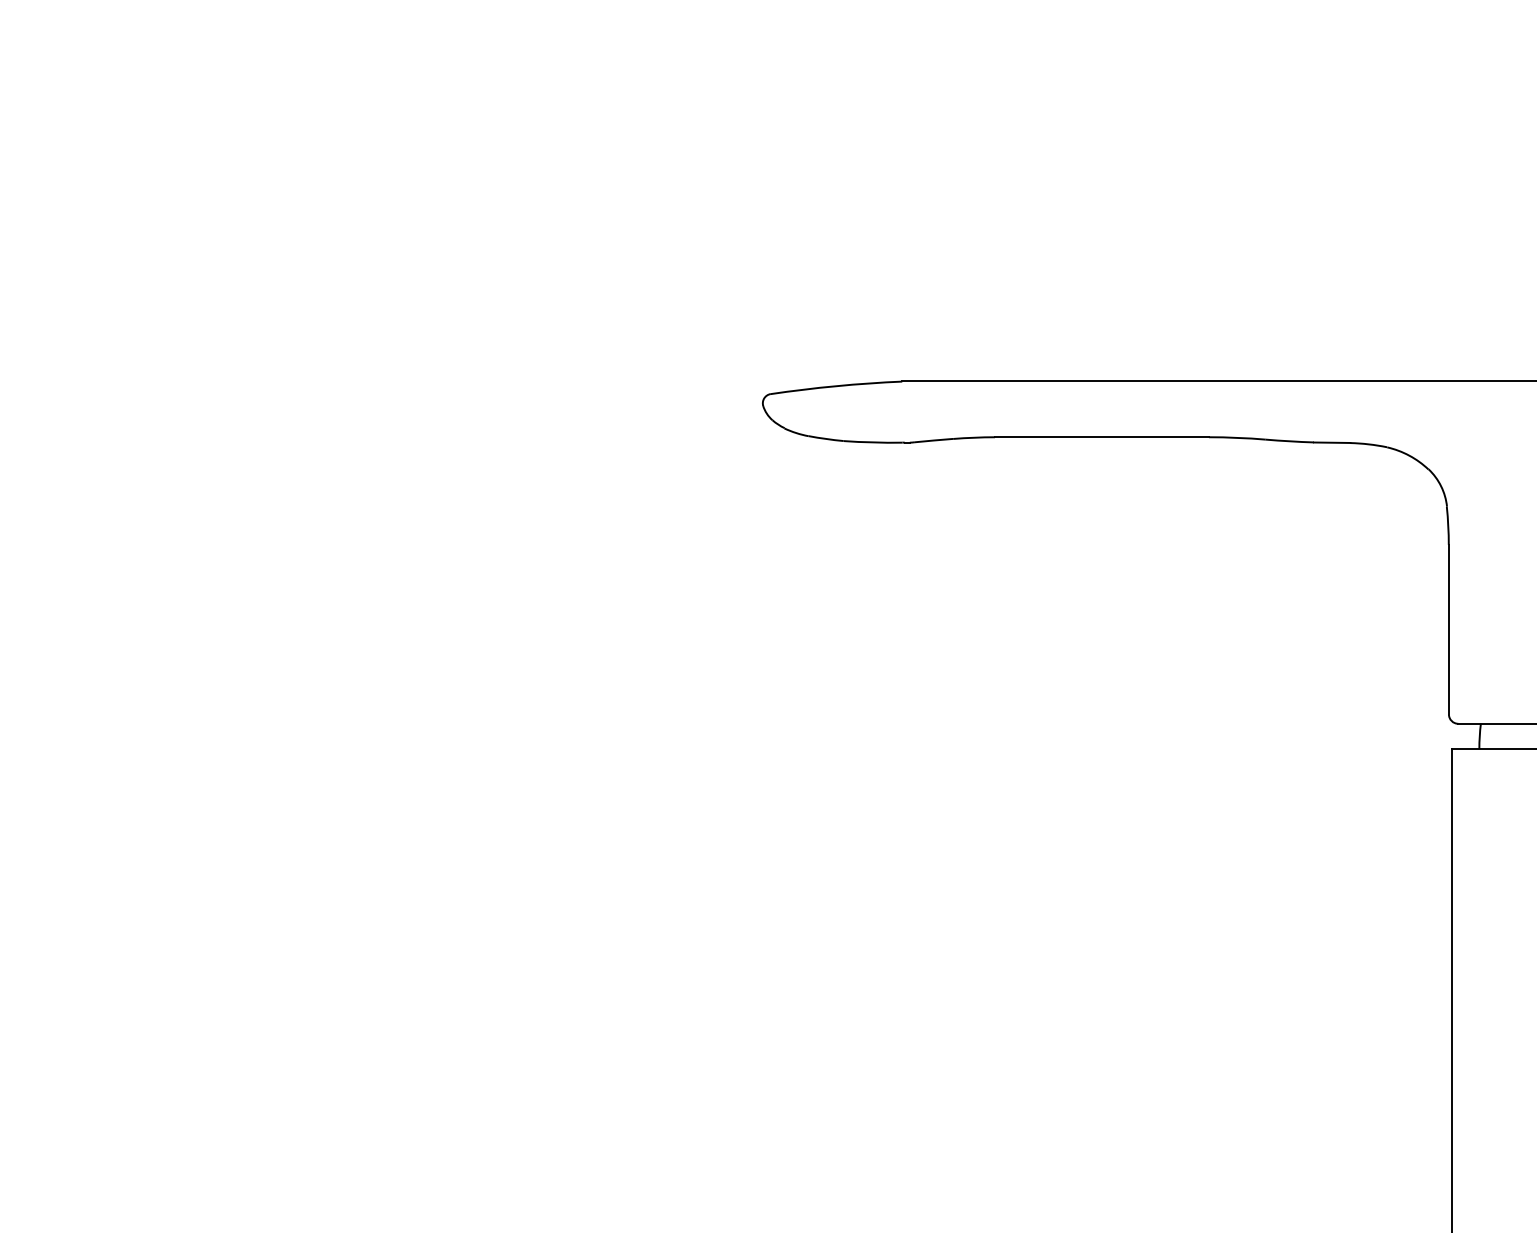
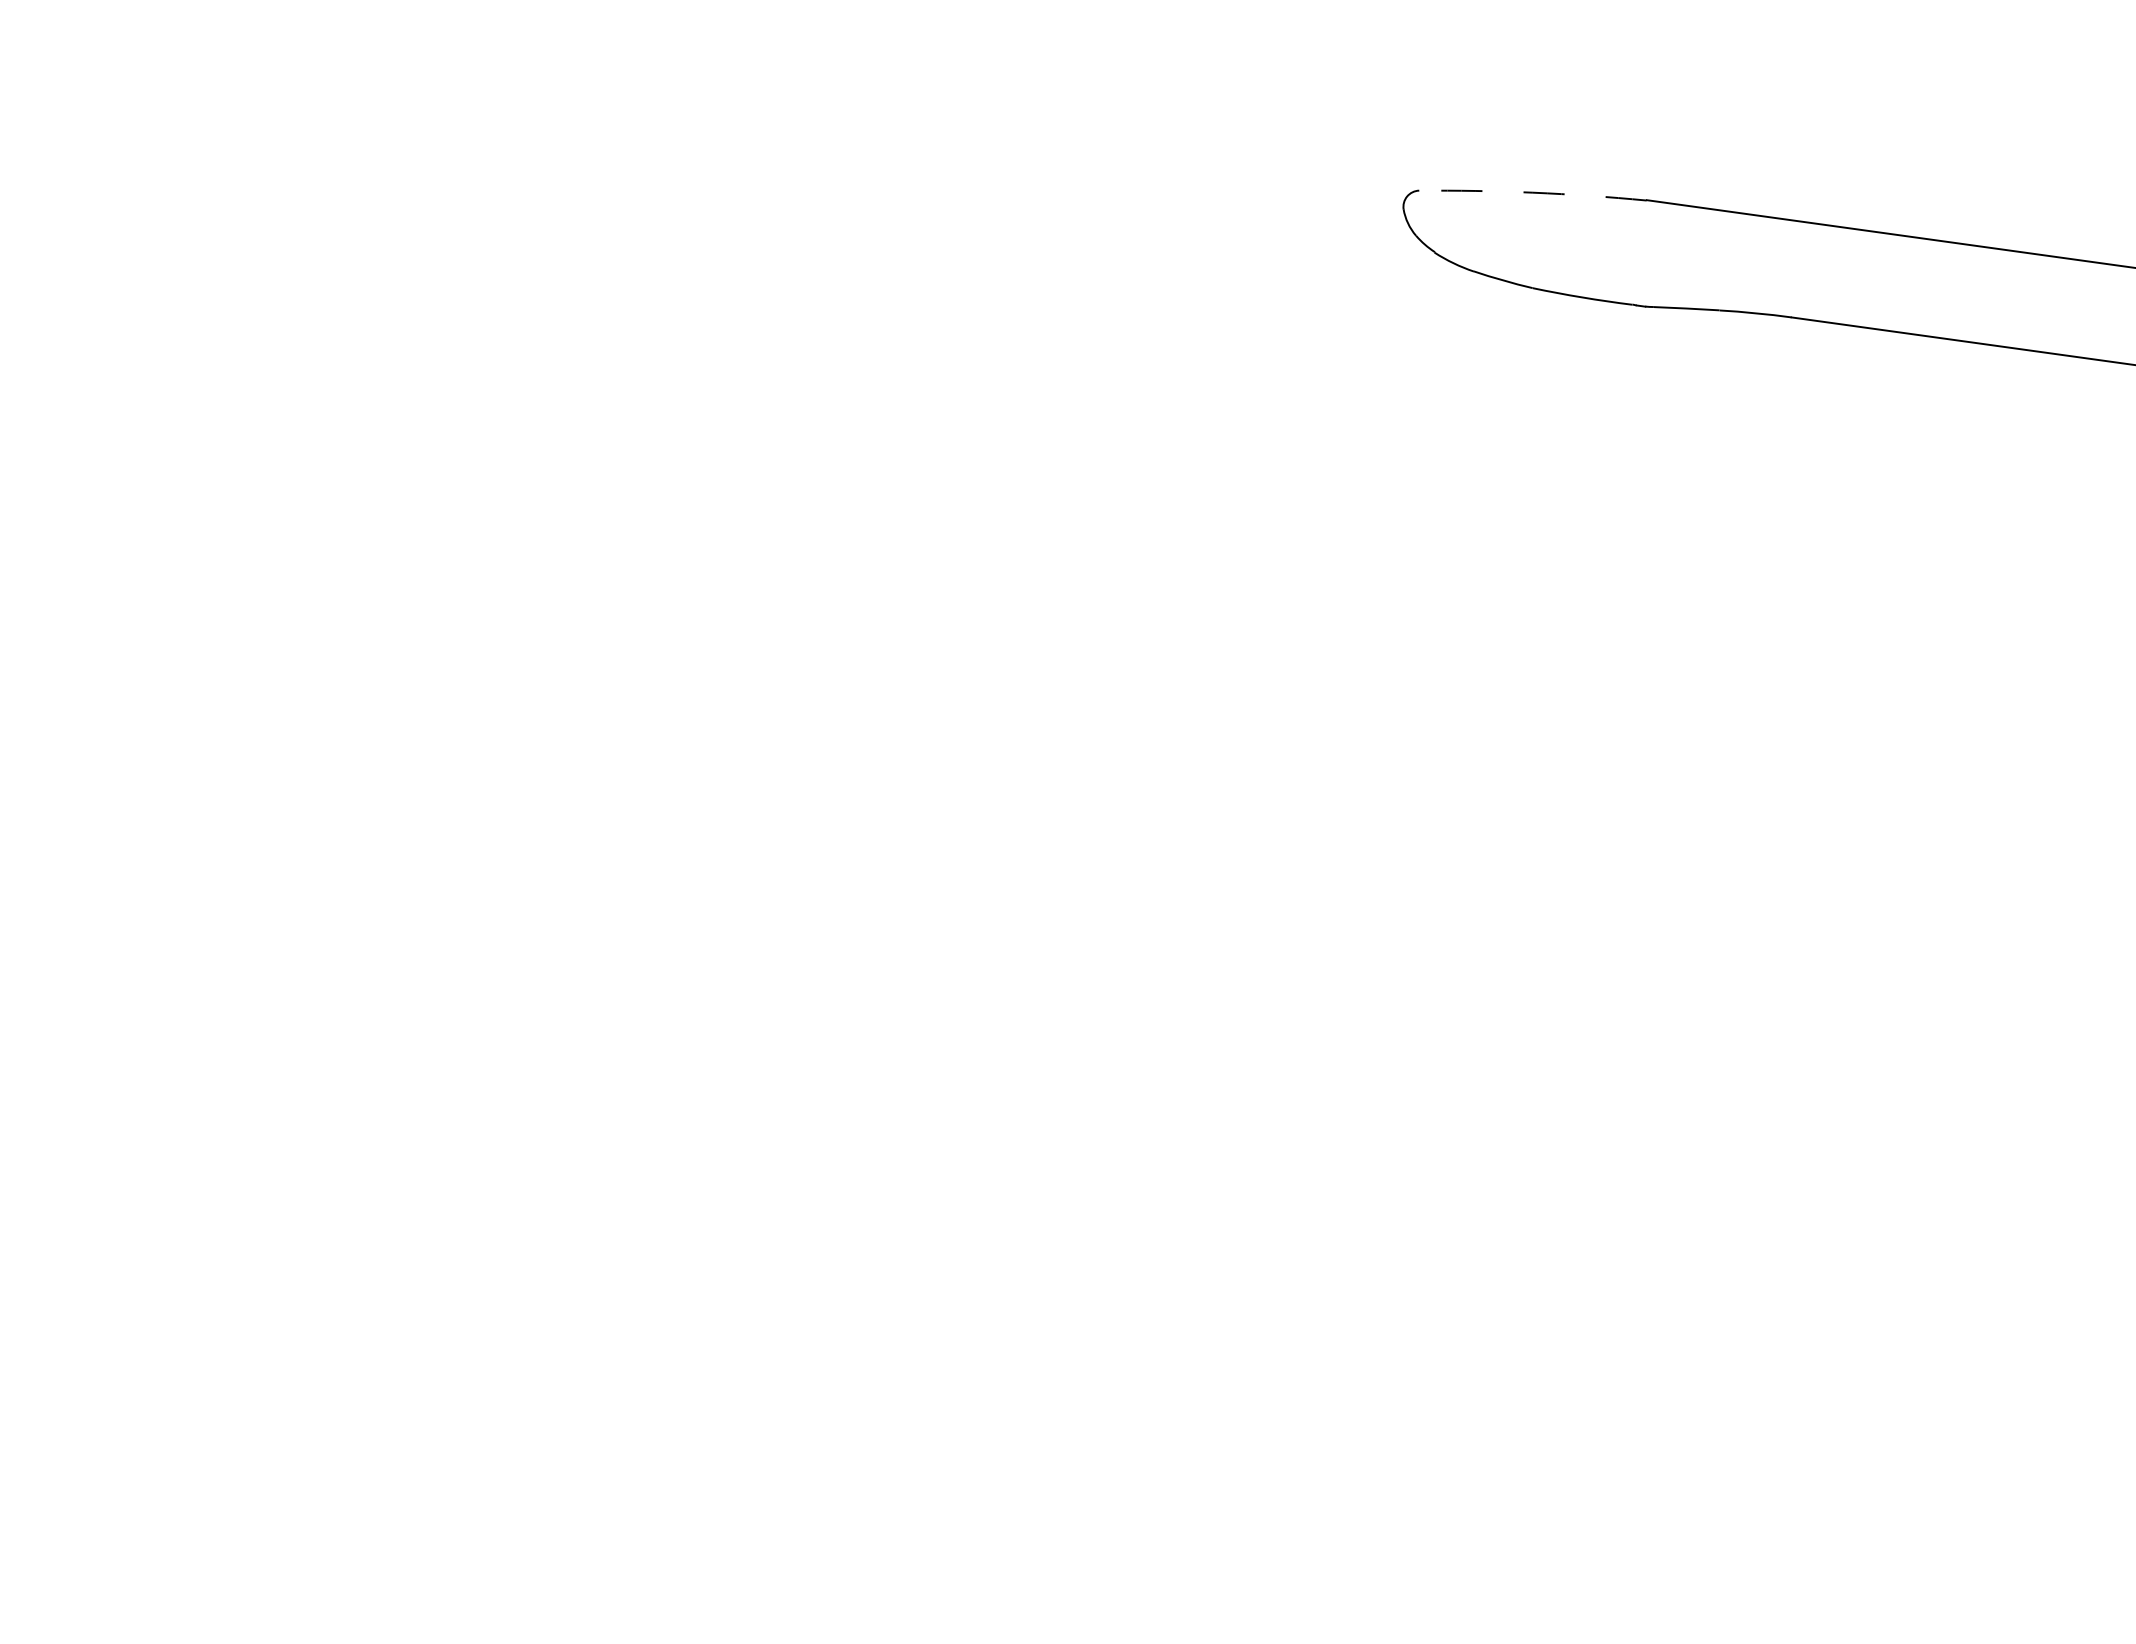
arc: (836, 386) -> (1533, 193), solid -> dashed

